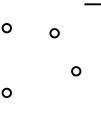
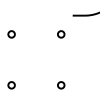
circle: (54, 33) -> (61, 34), moved
circle: (76, 71) -> (61, 85), moved

